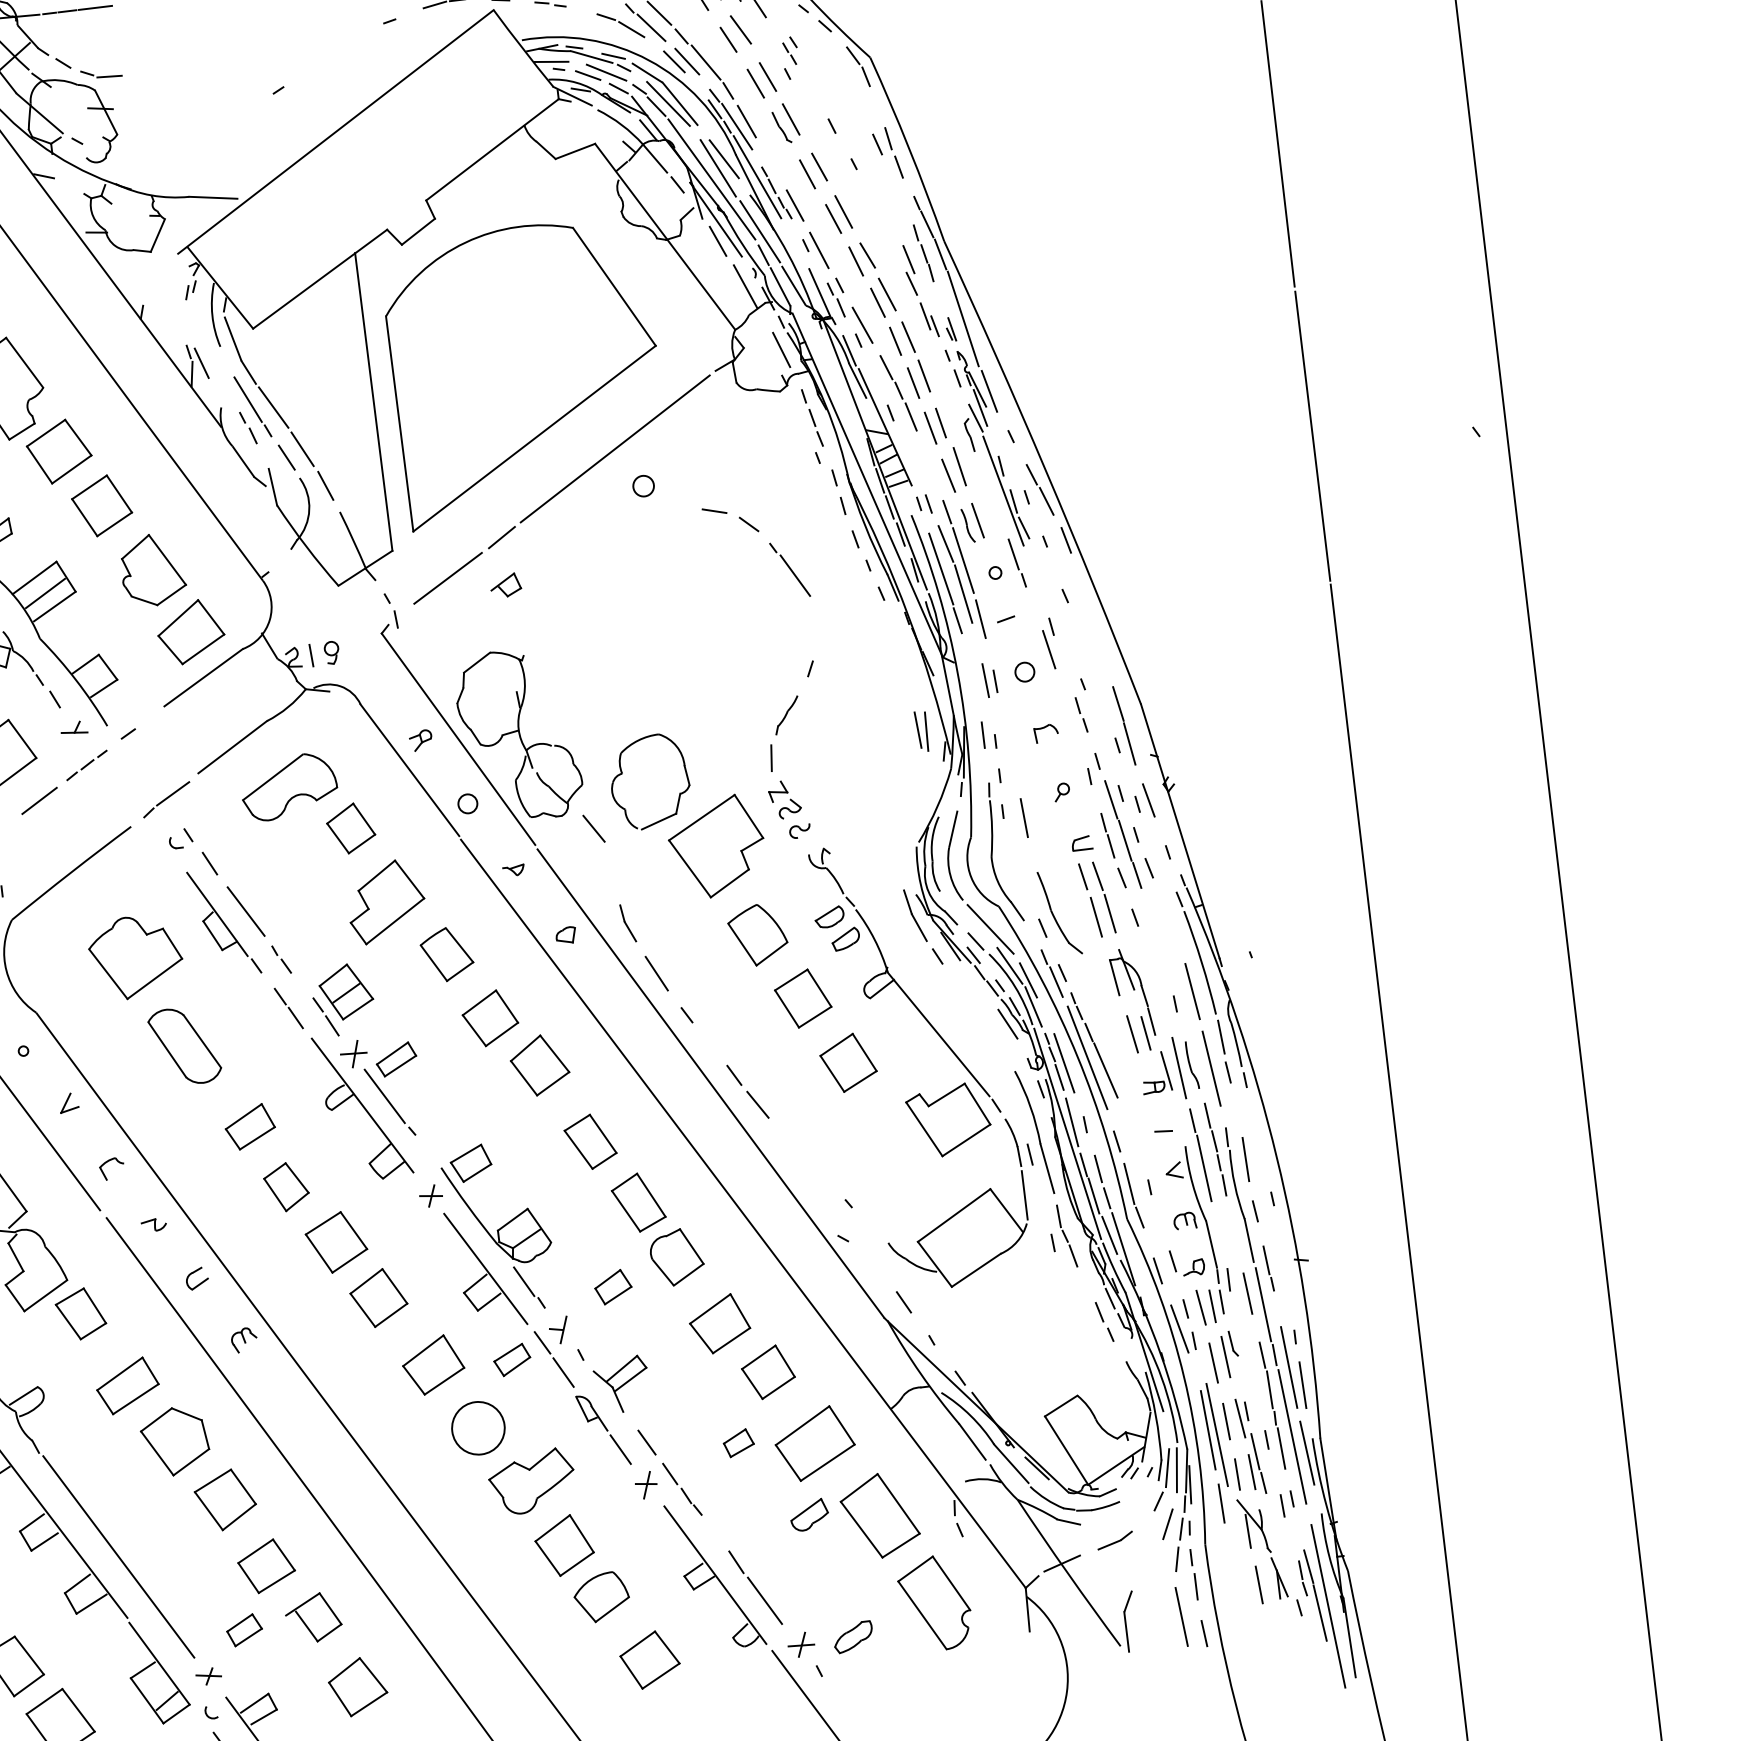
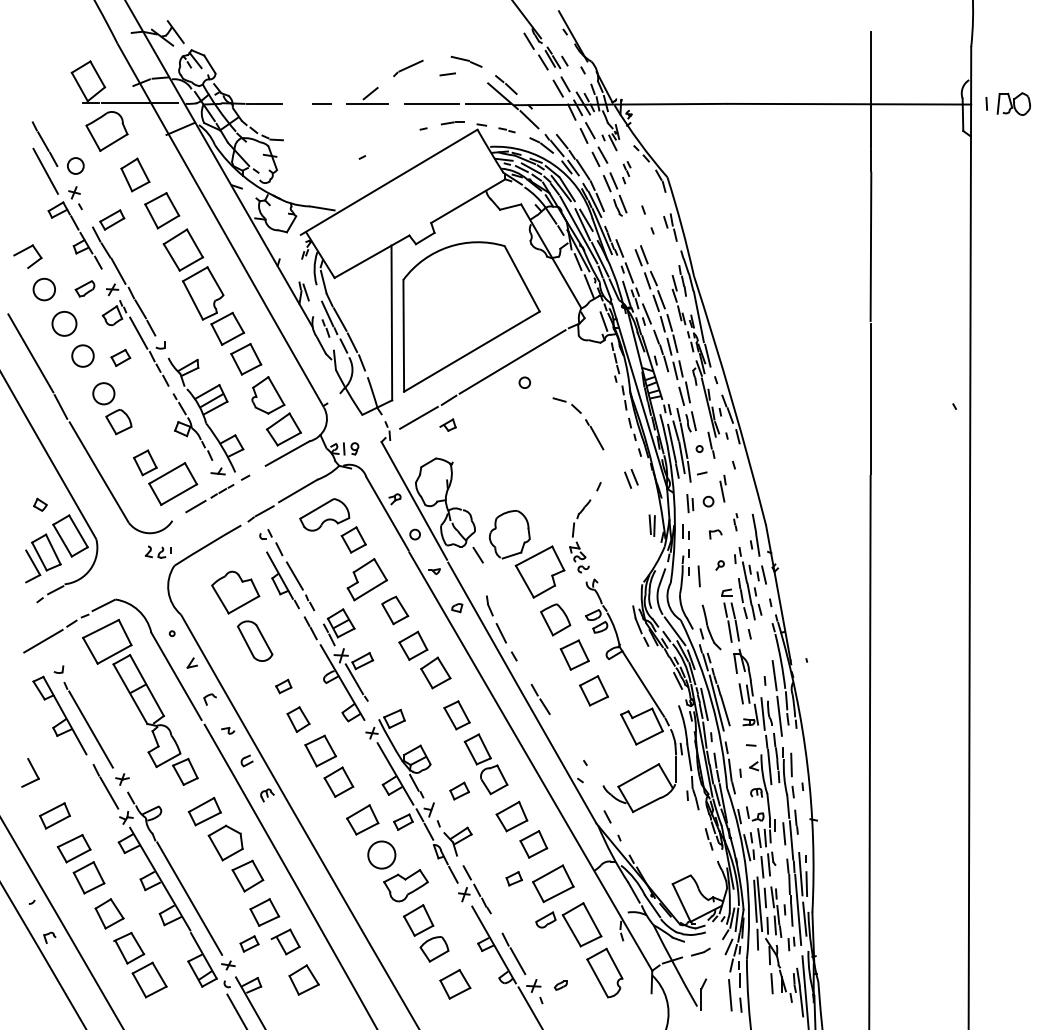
part: (813, 170) -> (631, 478), moved
part: (1081, 704) -> (735, 521), size x0.6
part: (249, 1126) -> (283, 686), size x0.6
part: (852, 1637) -> (560, 985), size x0.6

